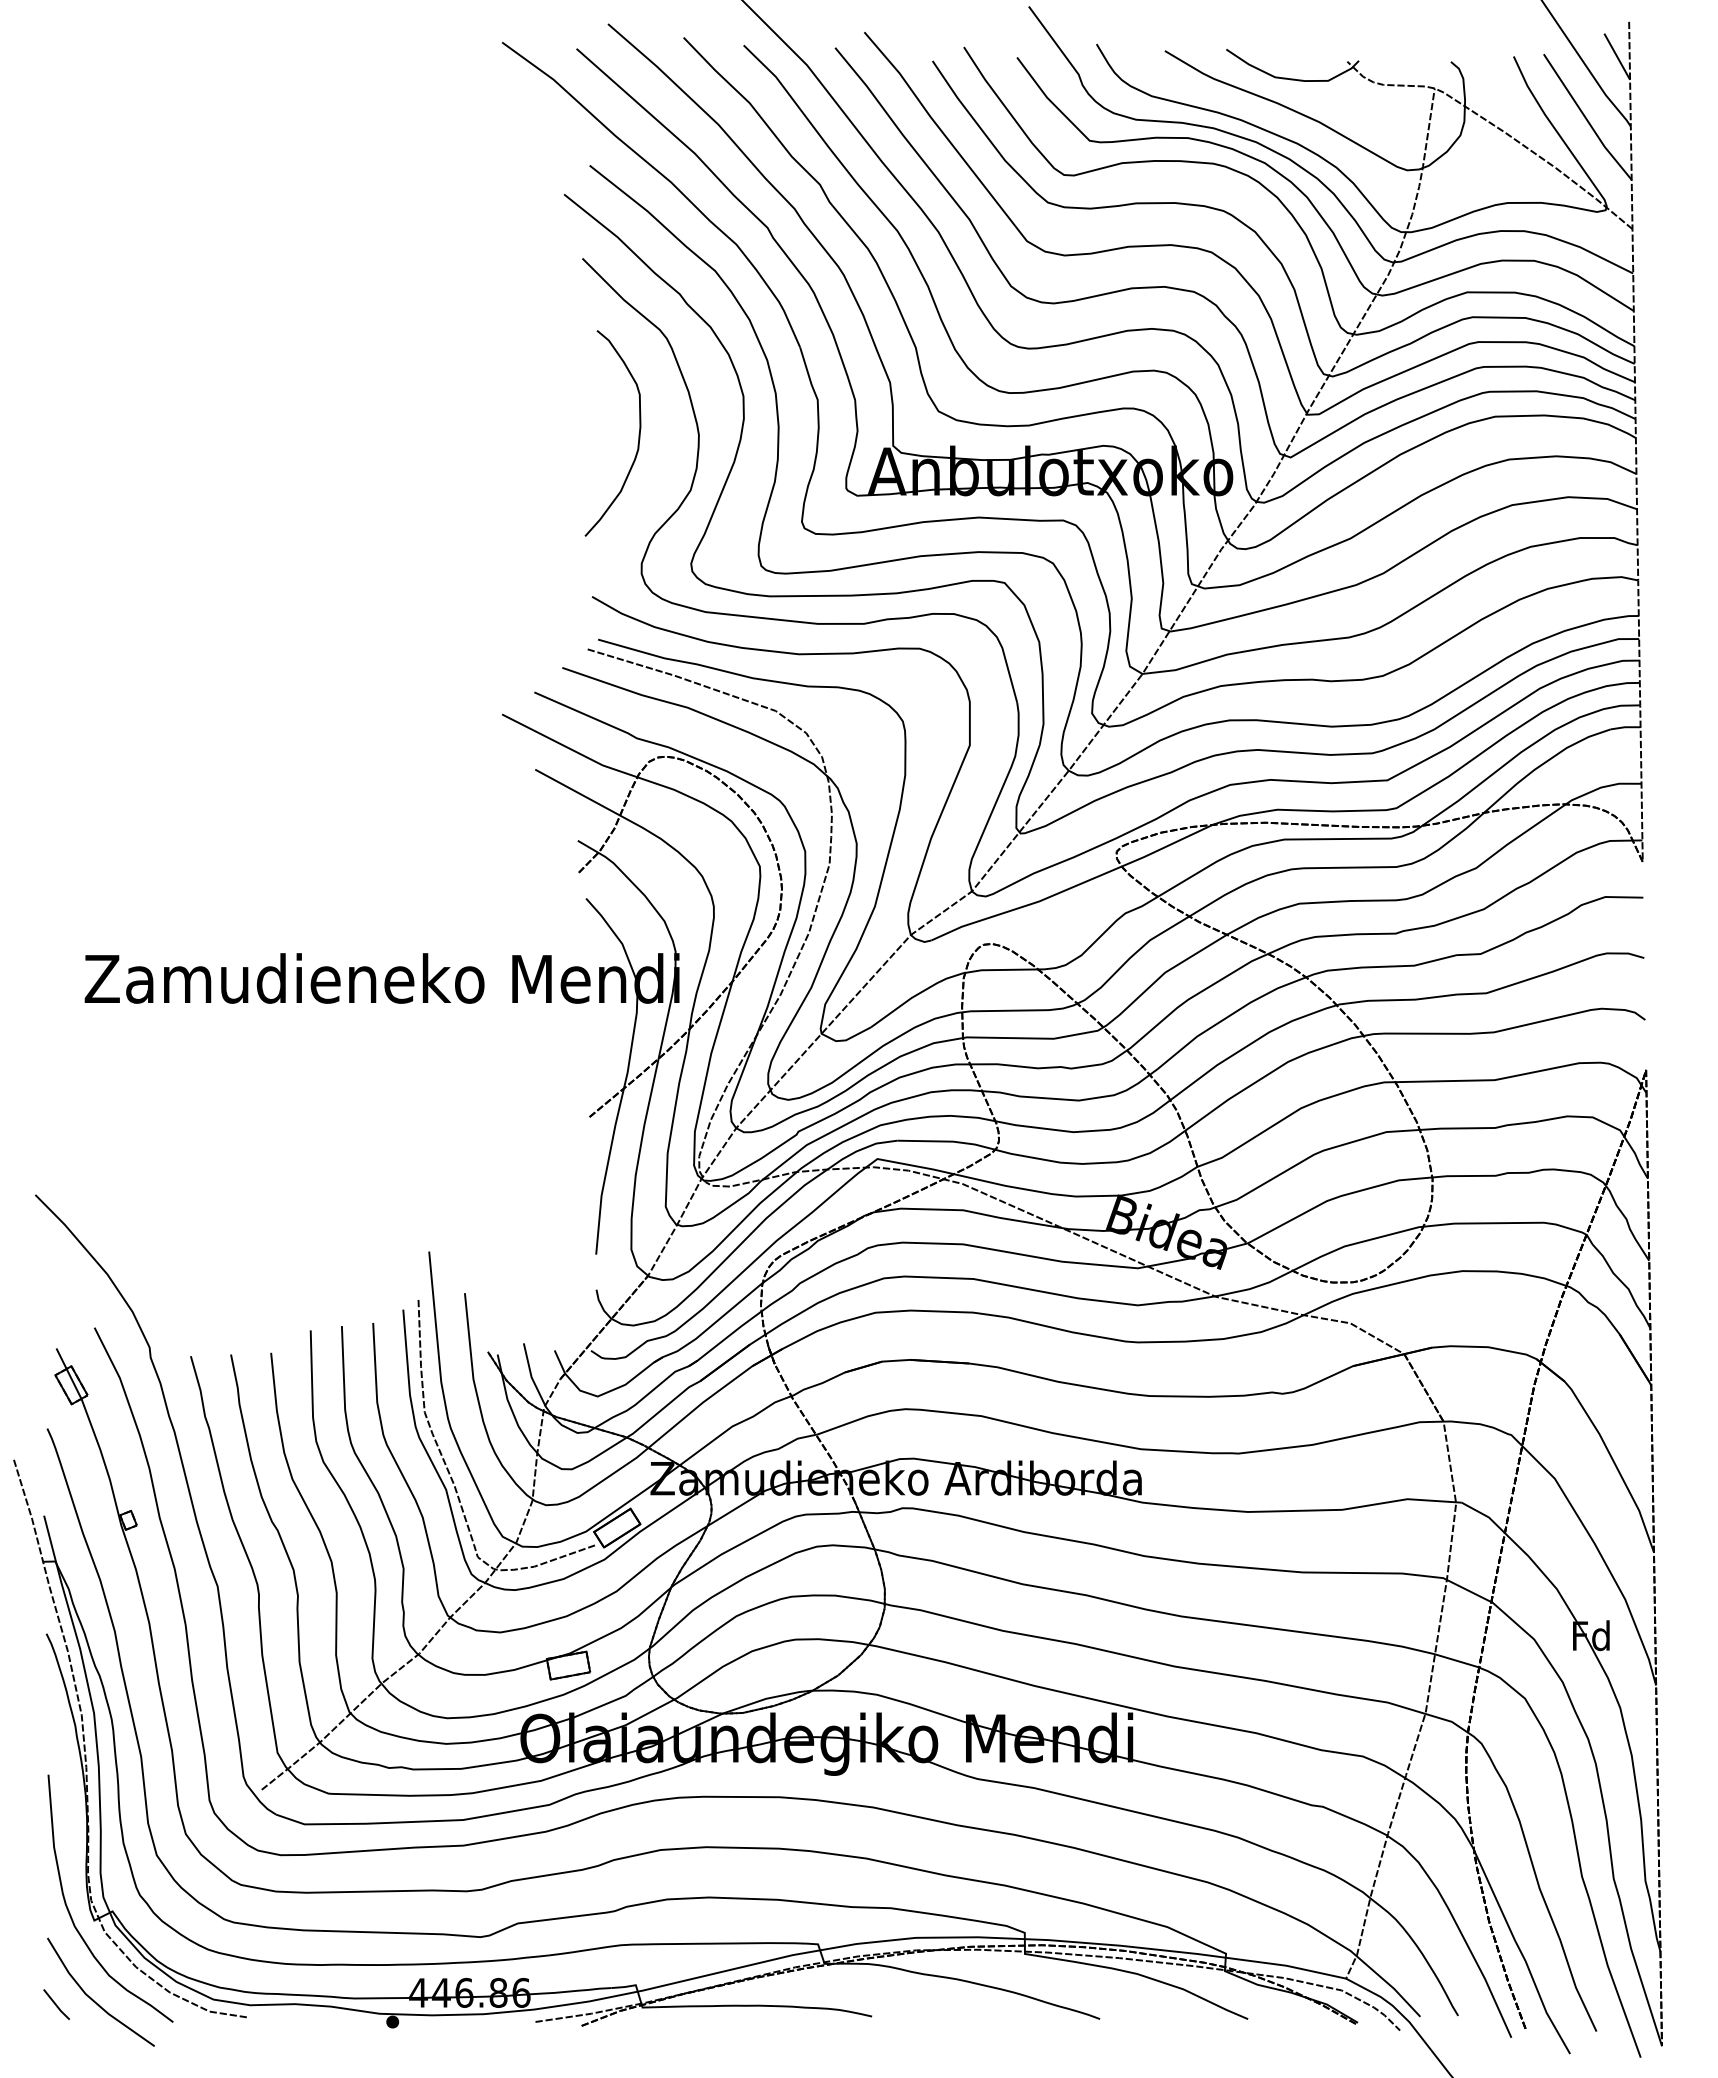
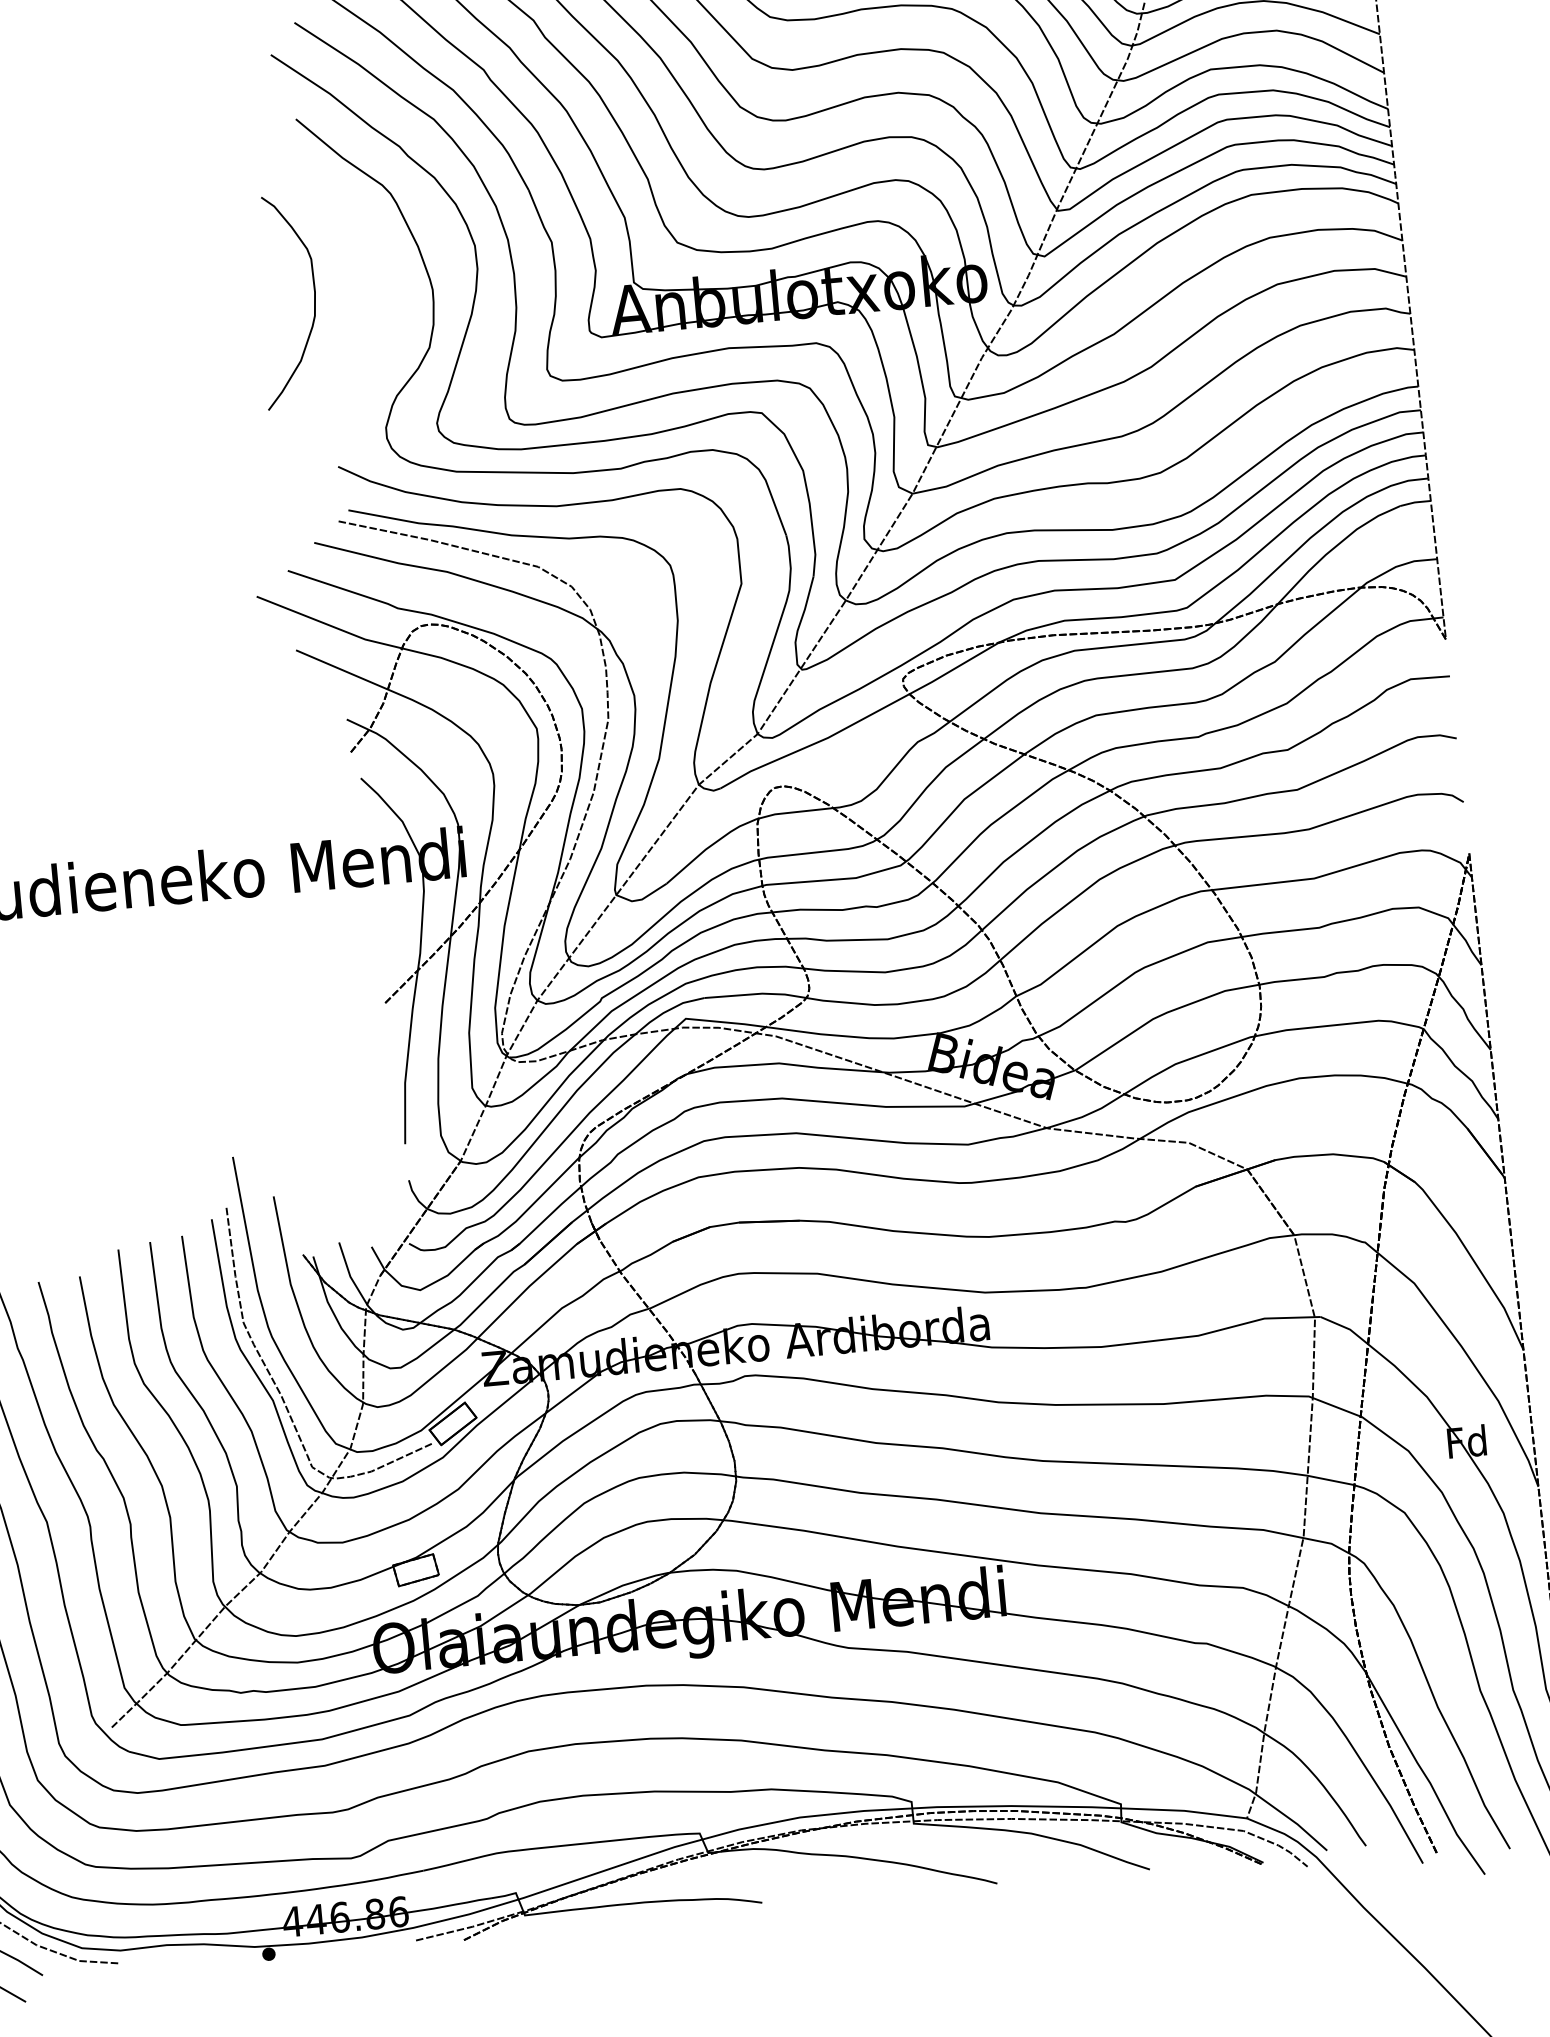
curve: (638, 433) -> (313, 299), moved

